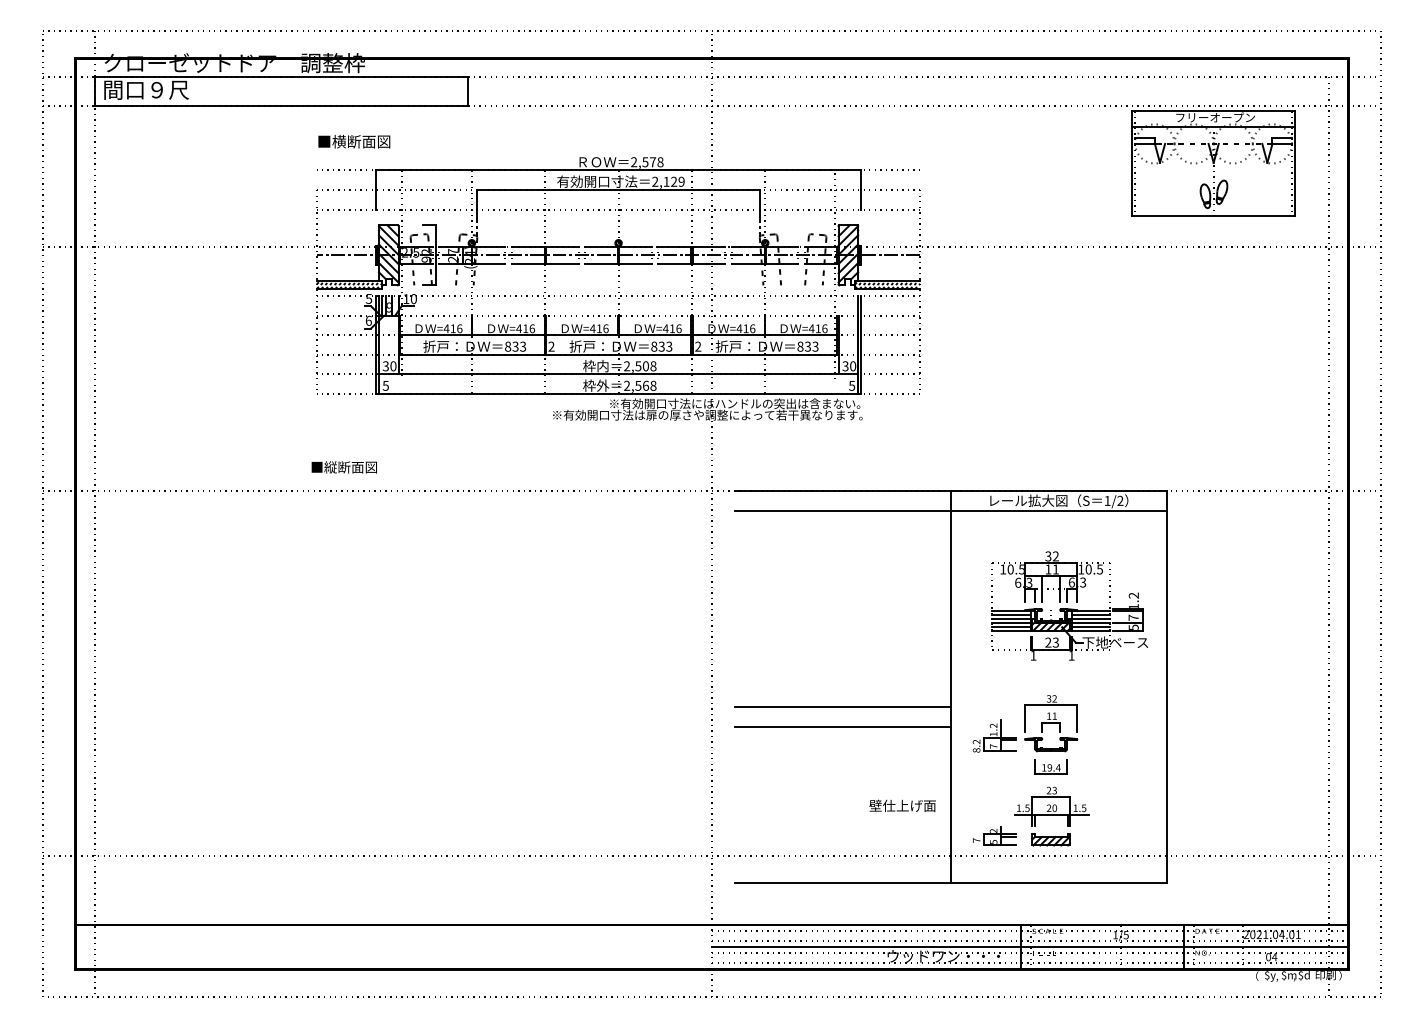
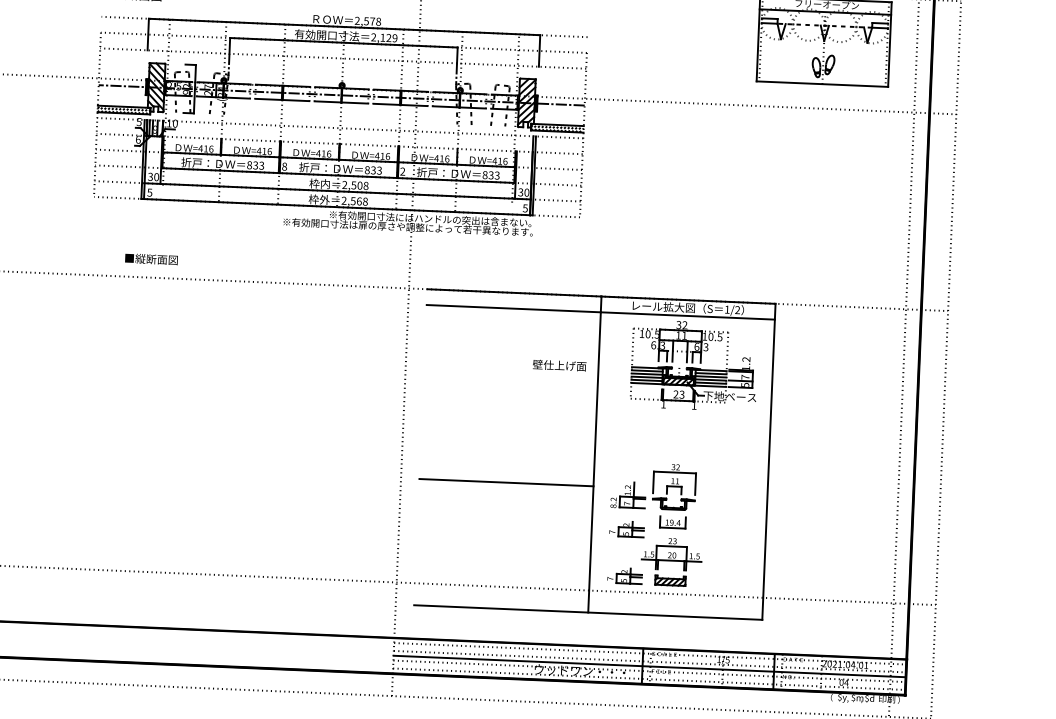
text: (551, 346) -> (284, 166), 2 -> 8
text: (343, 467) -> (150, 259), moved
part: (1069, 605) -> (694, 365), moved
line: (842, 707) -> (506, 467), removed
part: (994, 777) -> (626, 528), added
text: (902, 805) -> (559, 365), moved

